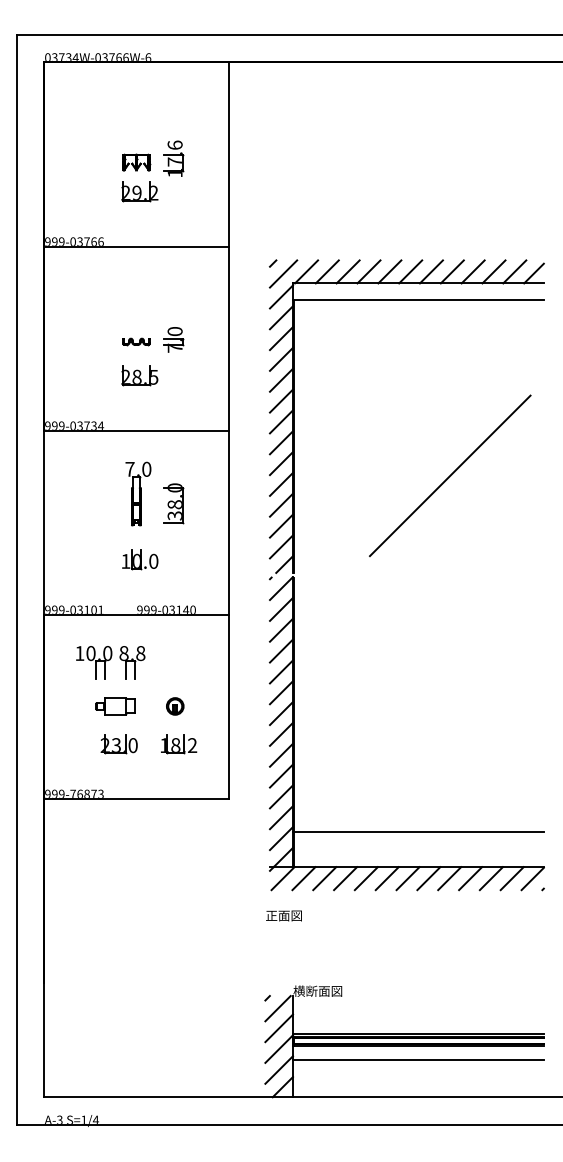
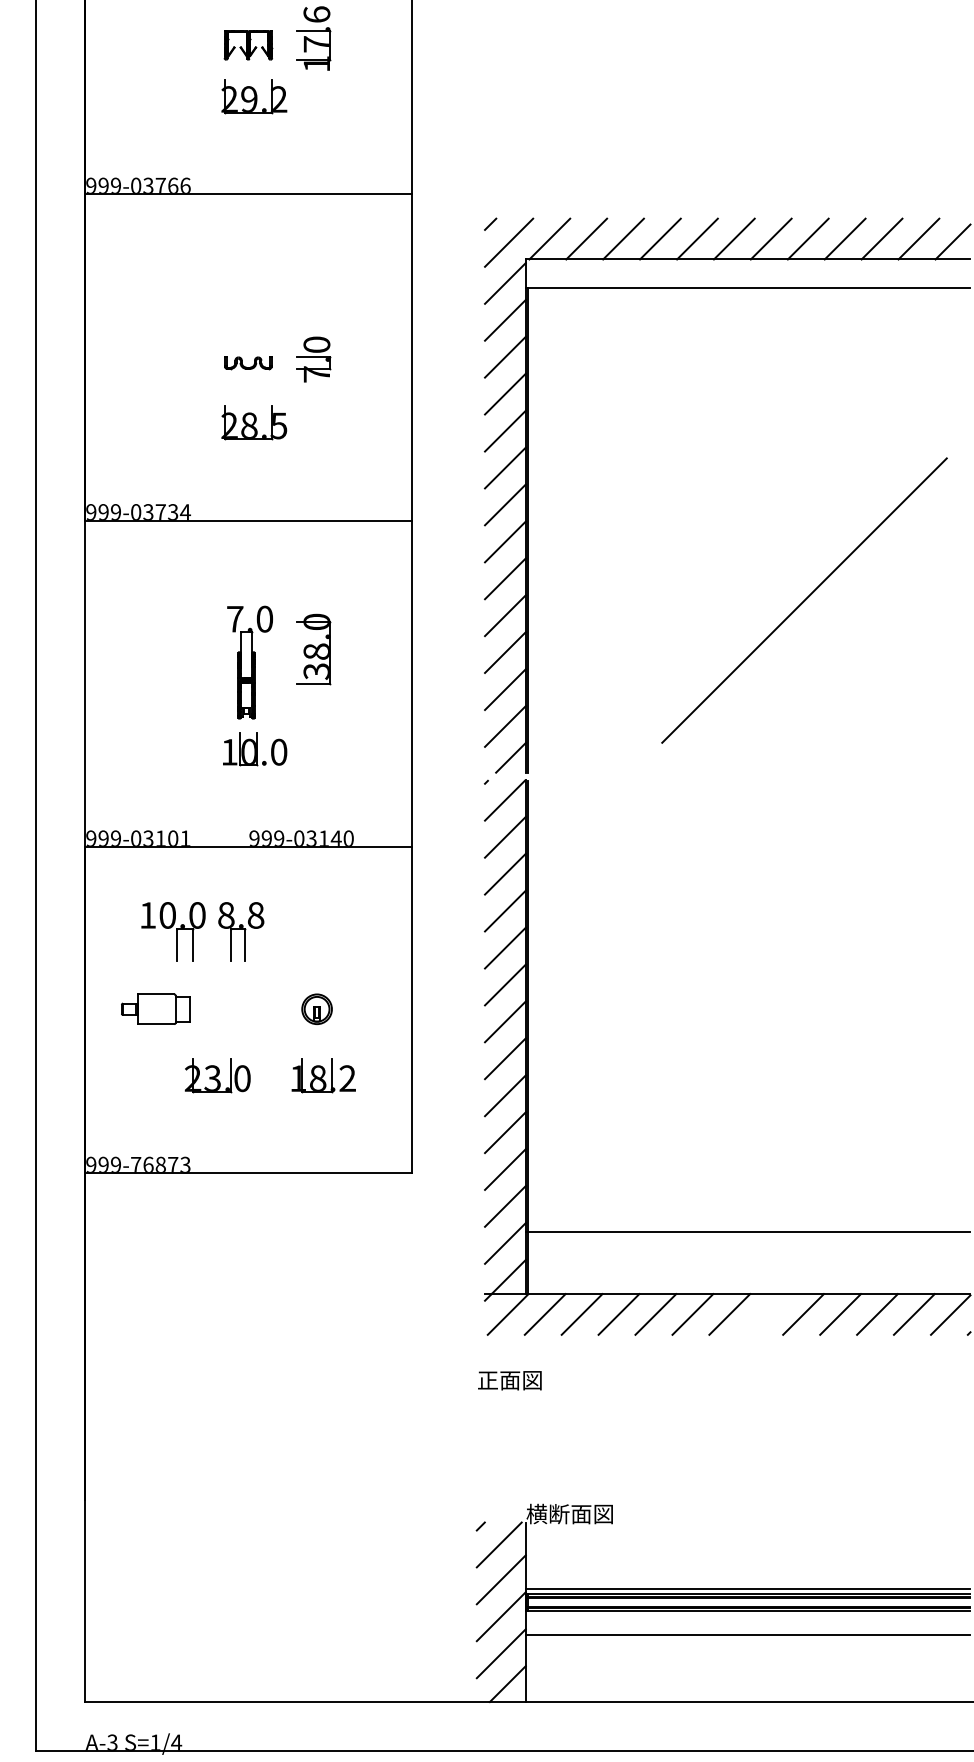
part: (138, 493) -> (250, 661), moved
part: (115, 706) -> (156, 1009), moved
line: (428, 878) -> (765, 1314), removed

